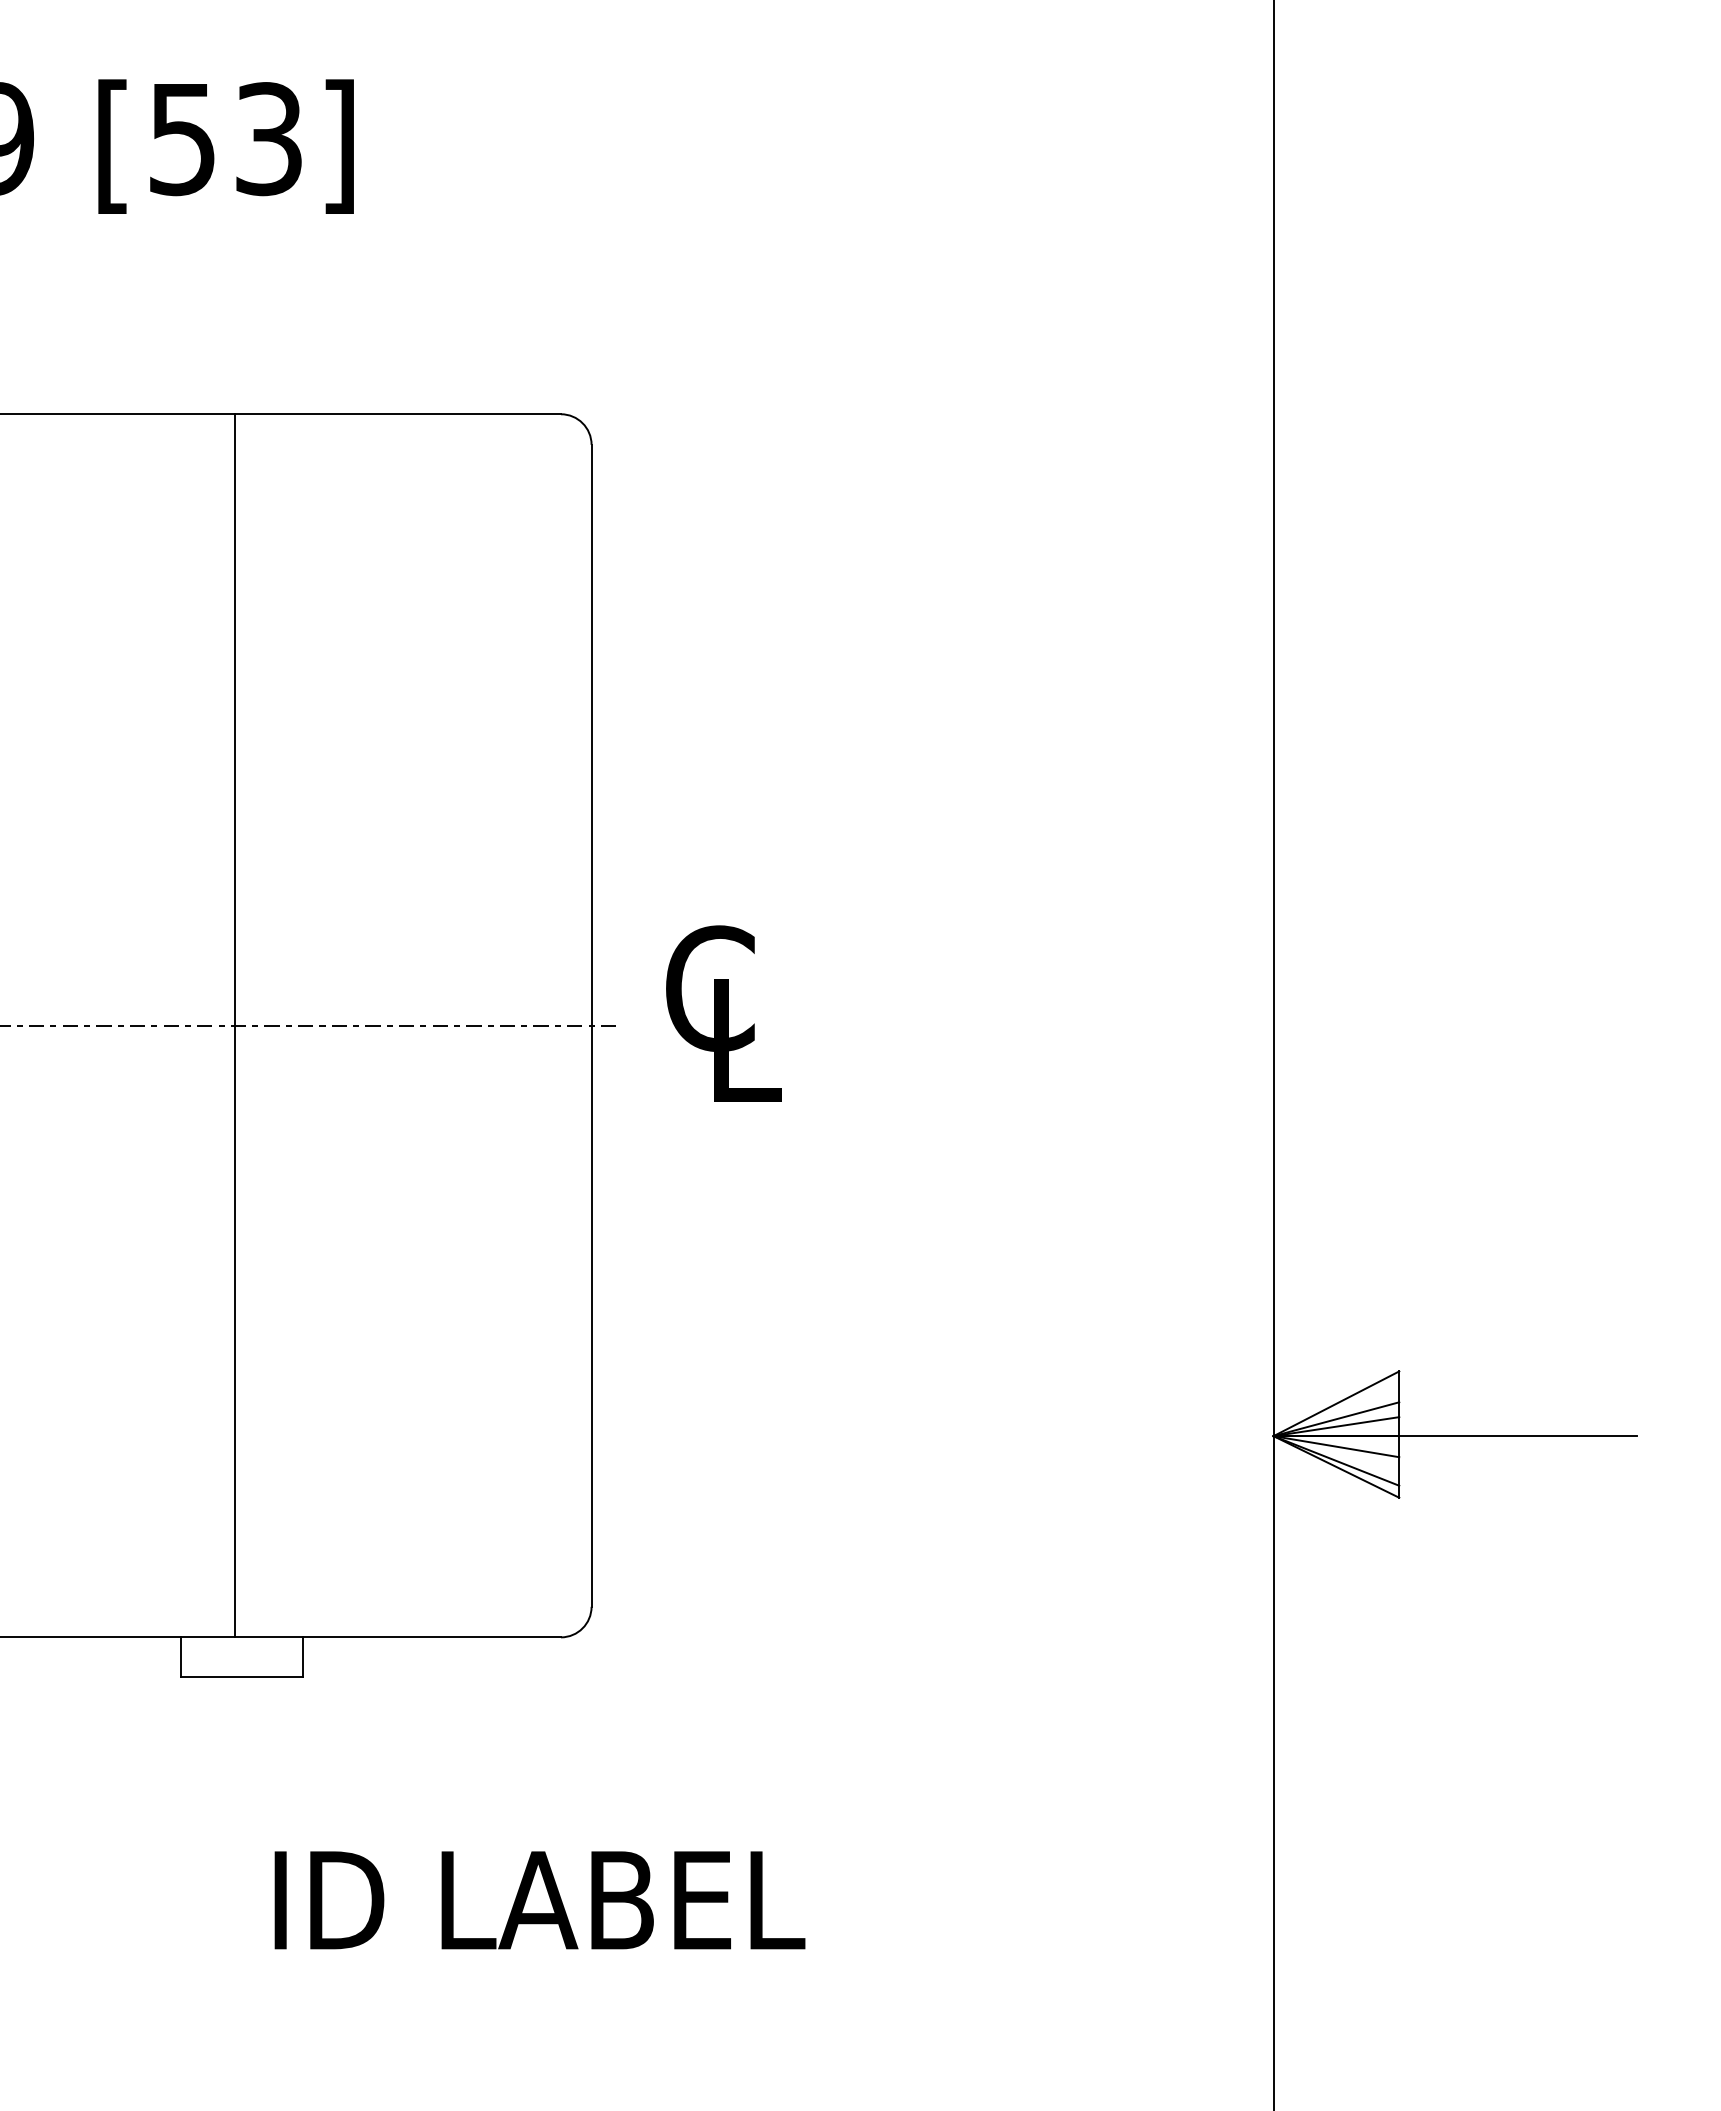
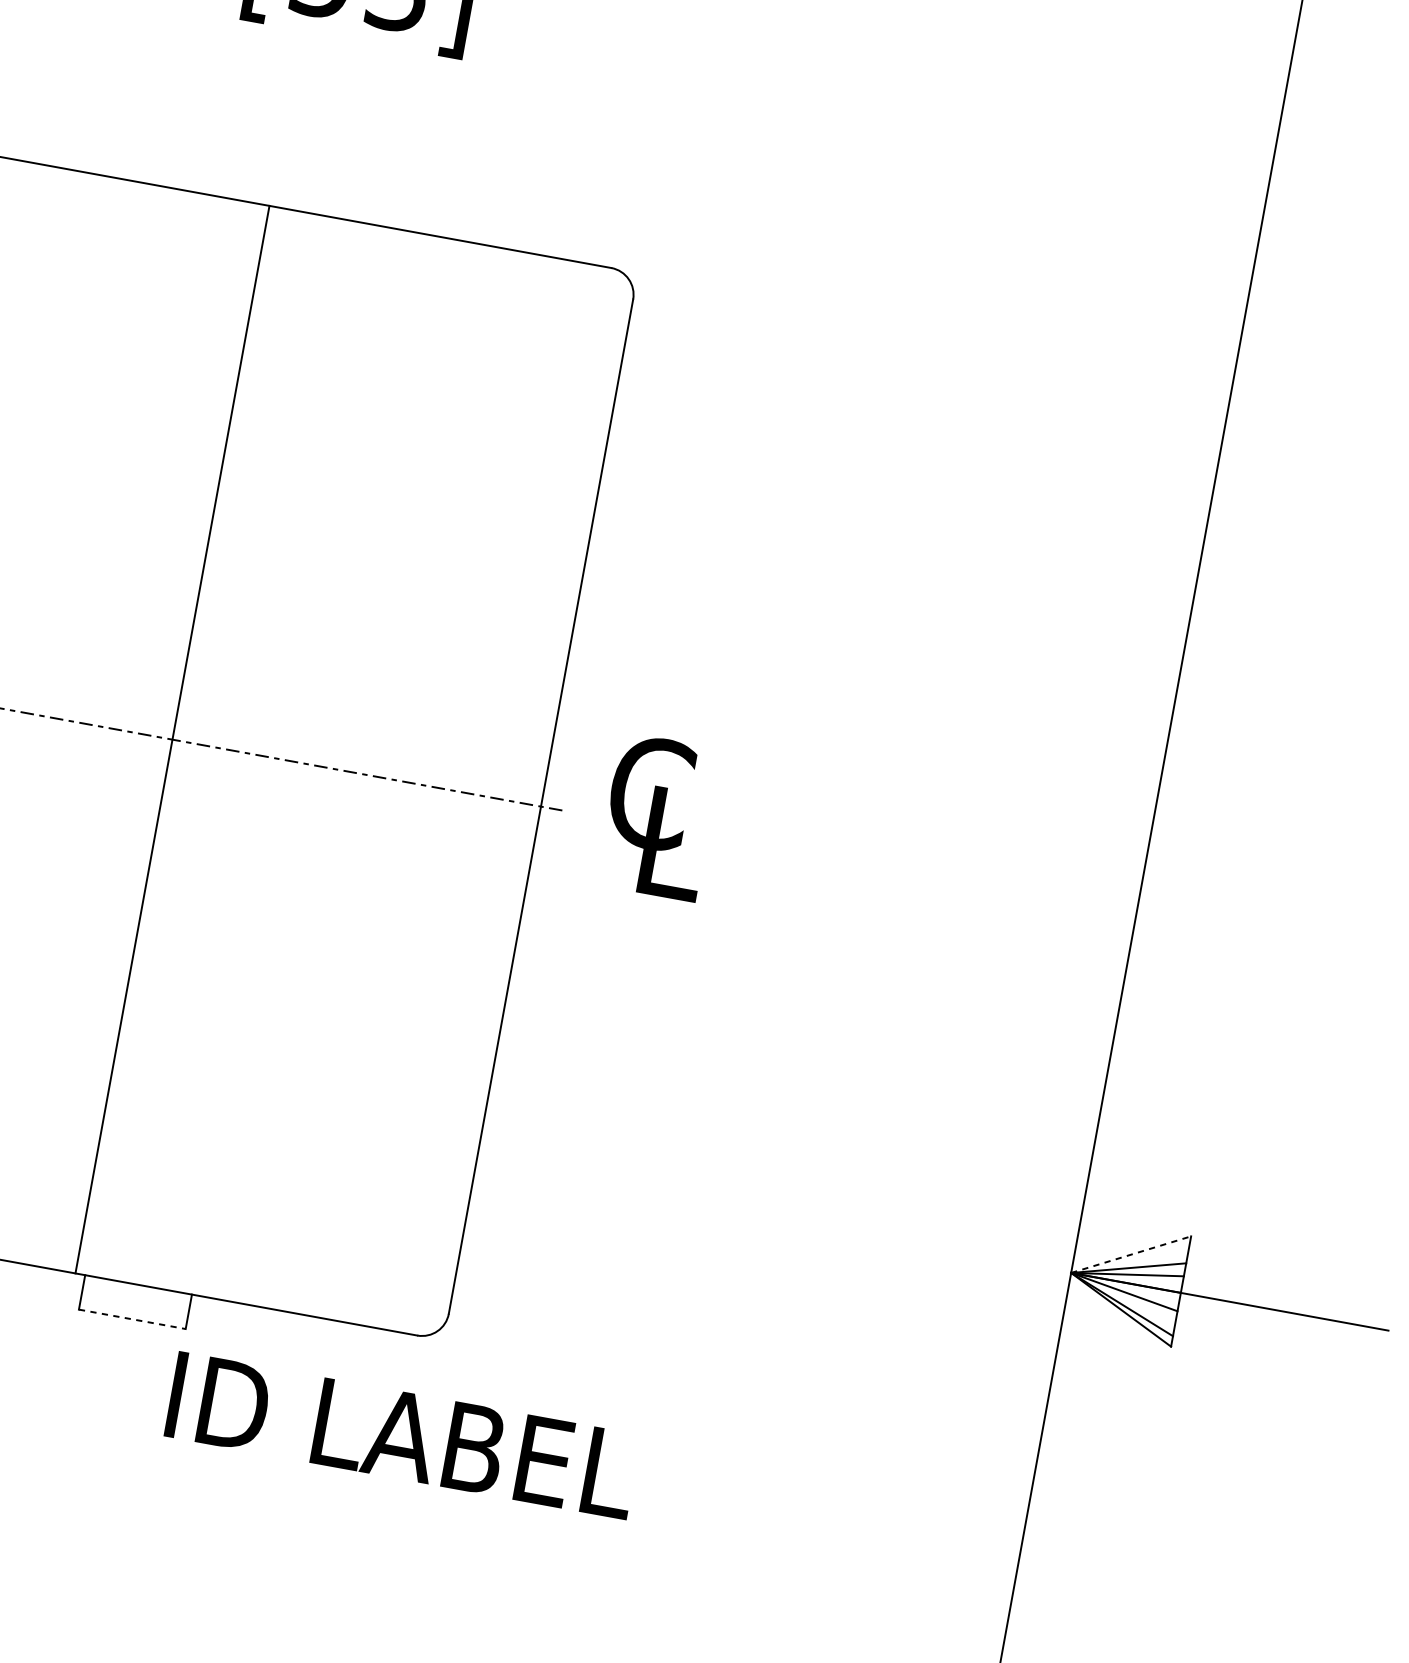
line: (235, 1025) -> (172, 739), moved
line: (1336, 1403) -> (1131, 1254), solid -> dashed
line: (242, 1676) -> (133, 1319), solid -> dashed
text: (539, 1900) -> (402, 1435), moved

